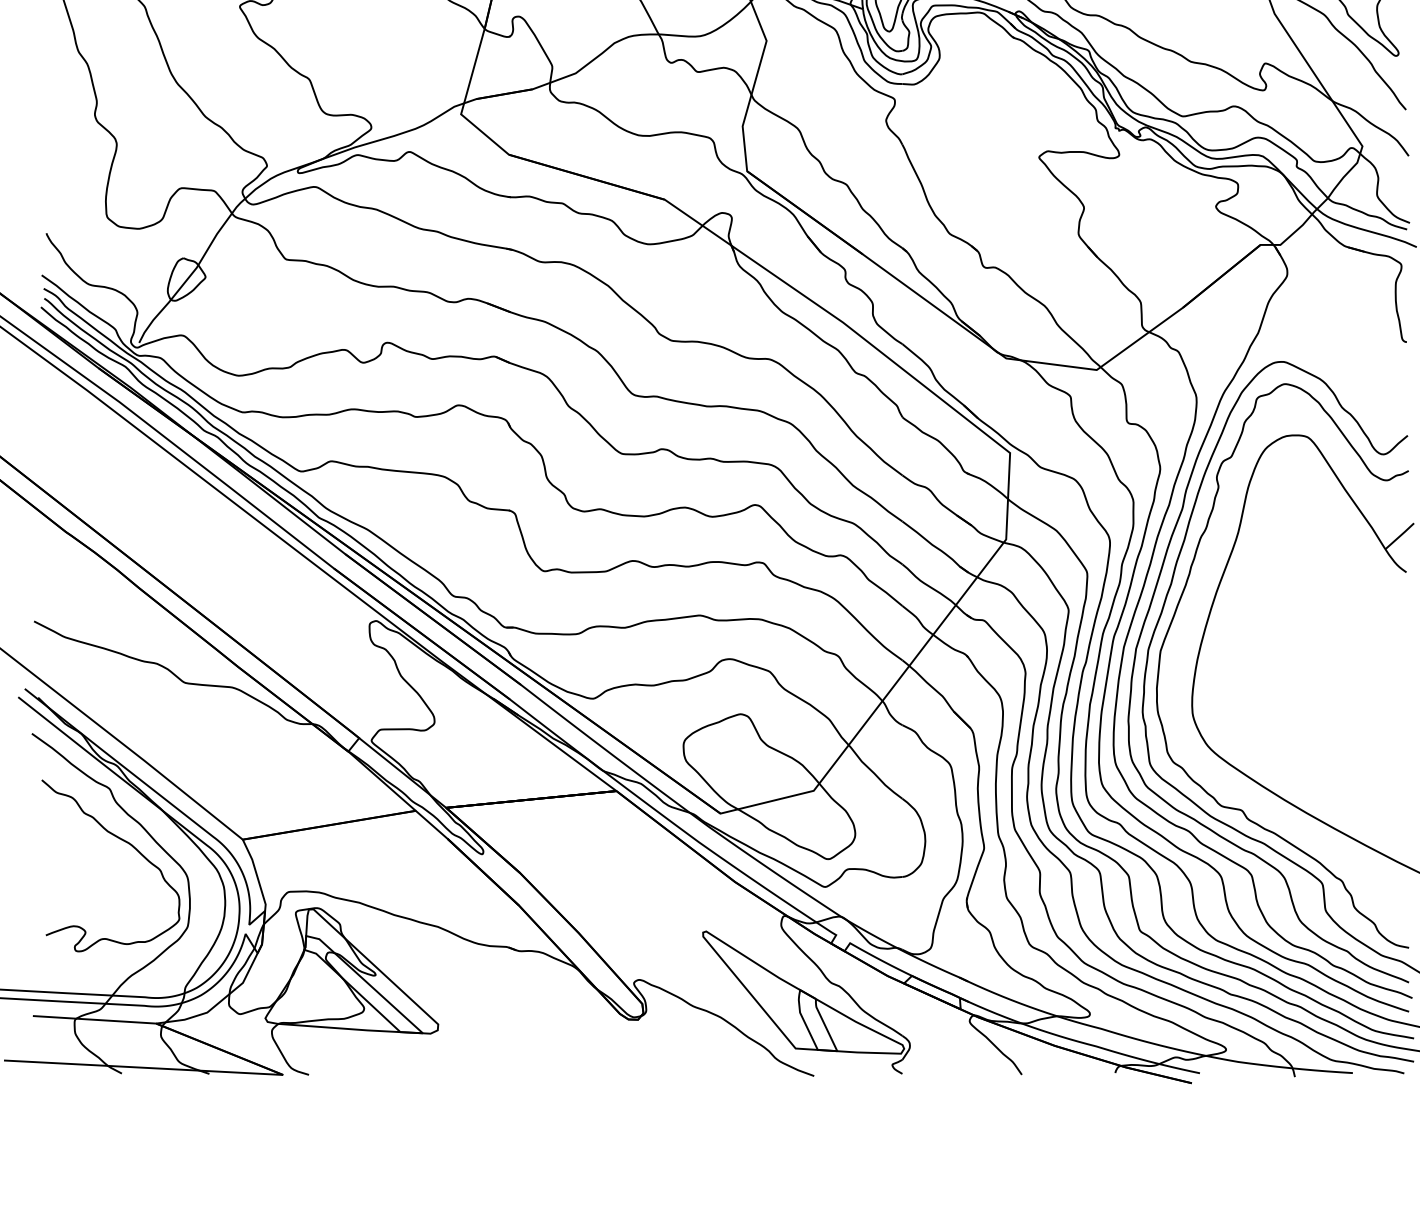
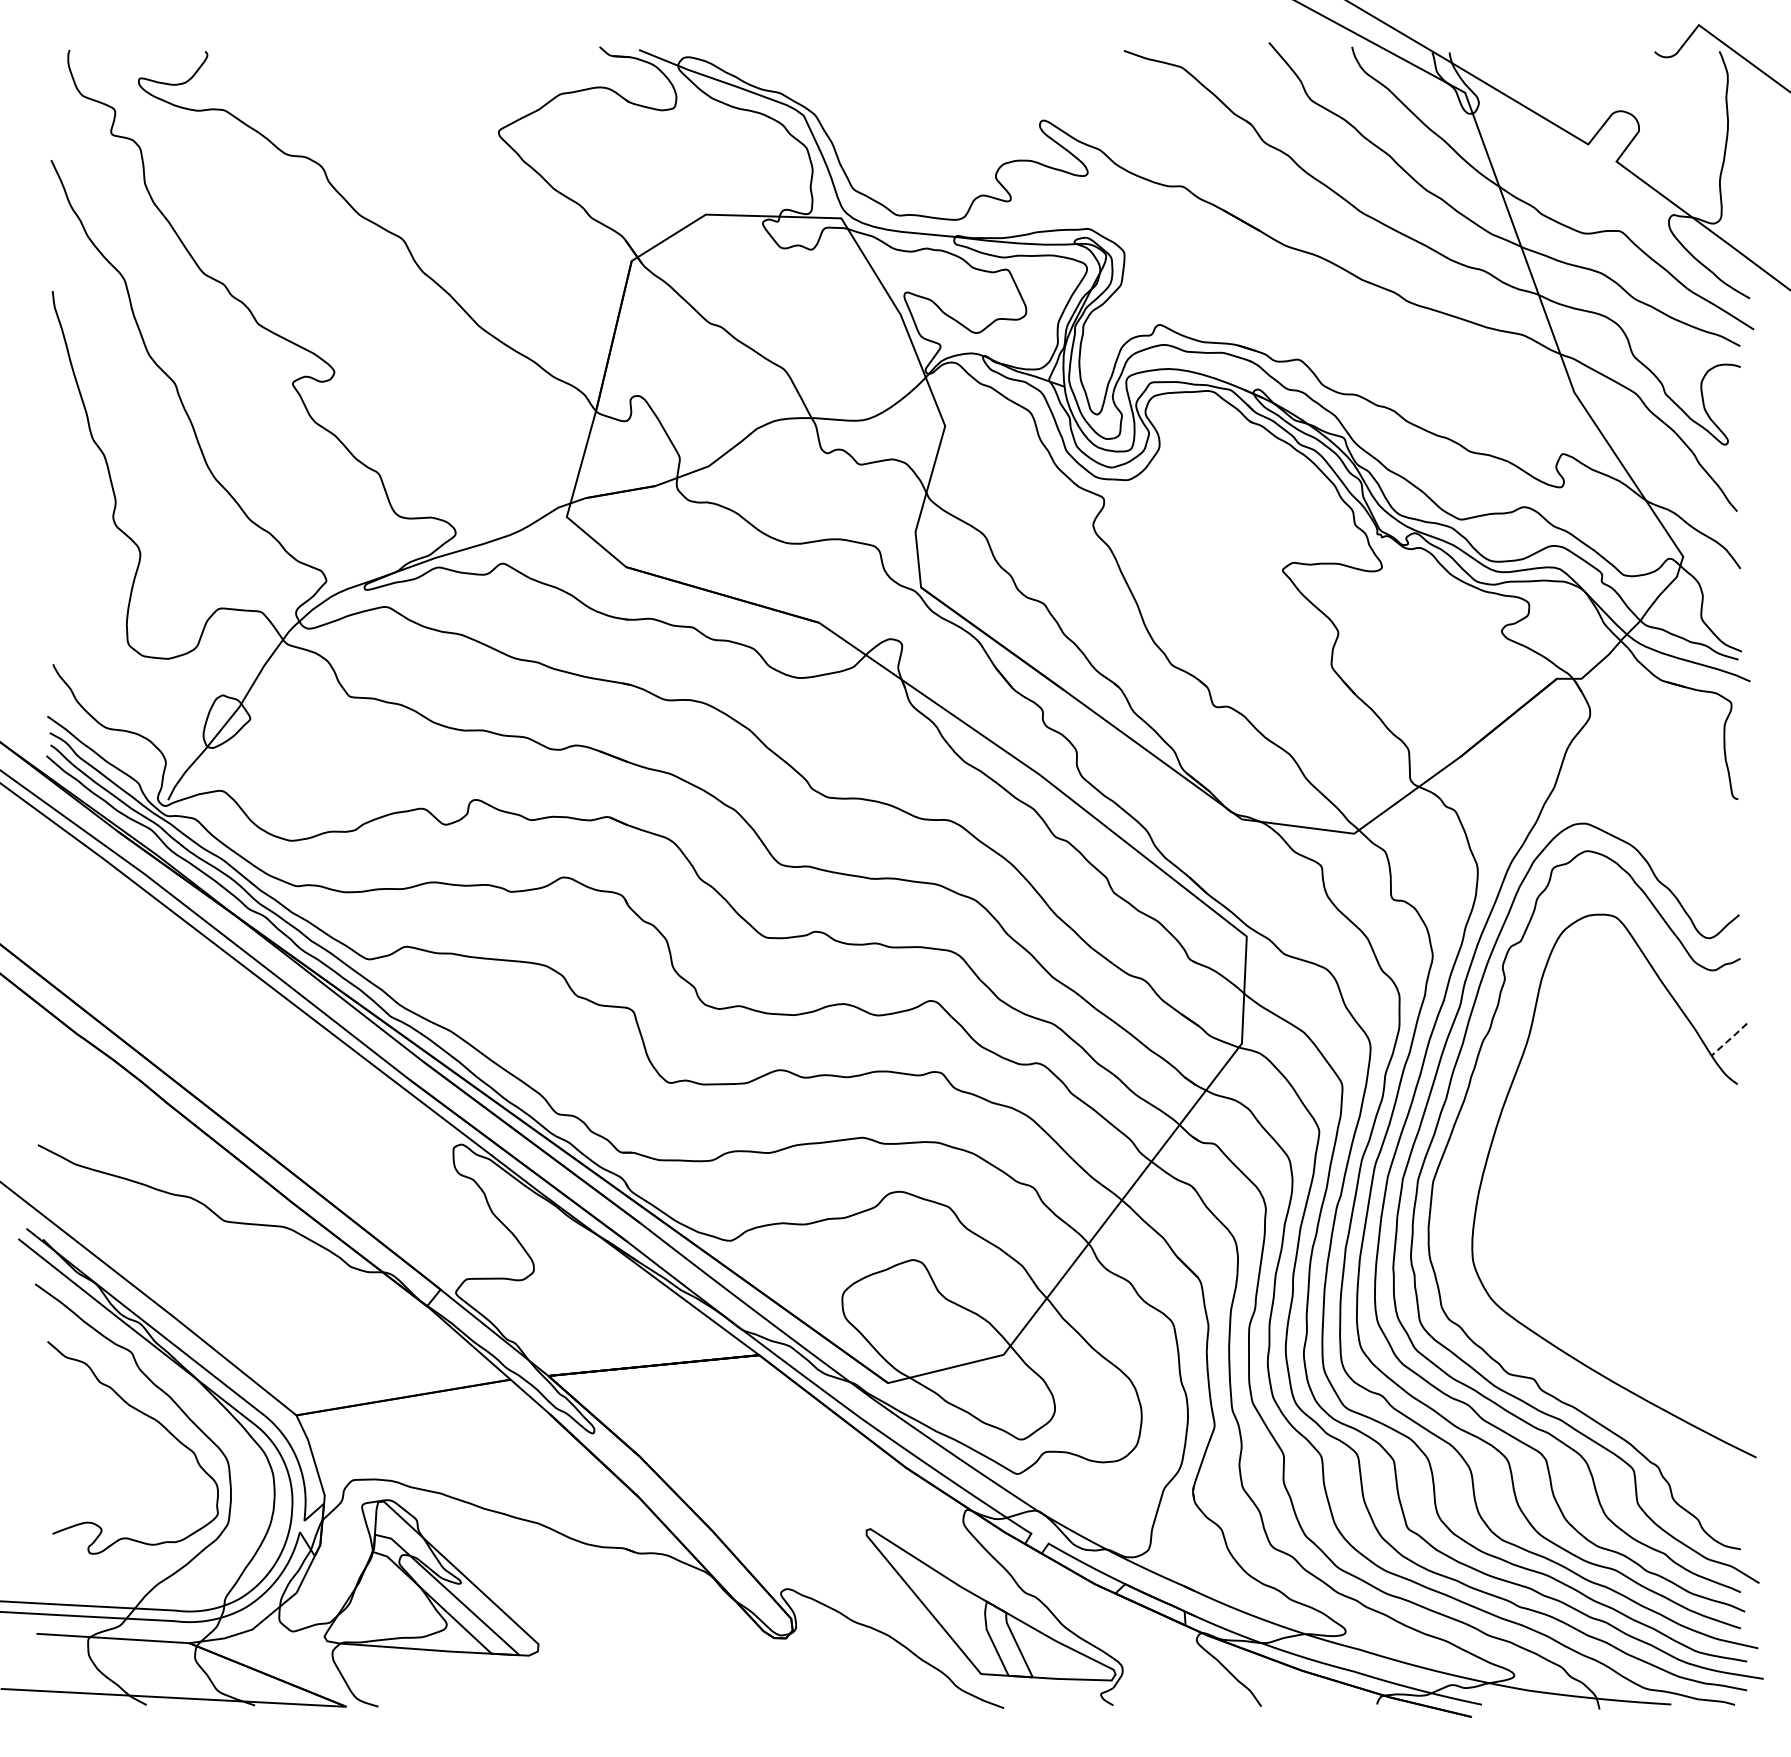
line: (1399, 536) -> (1729, 1039), solid -> dashed

